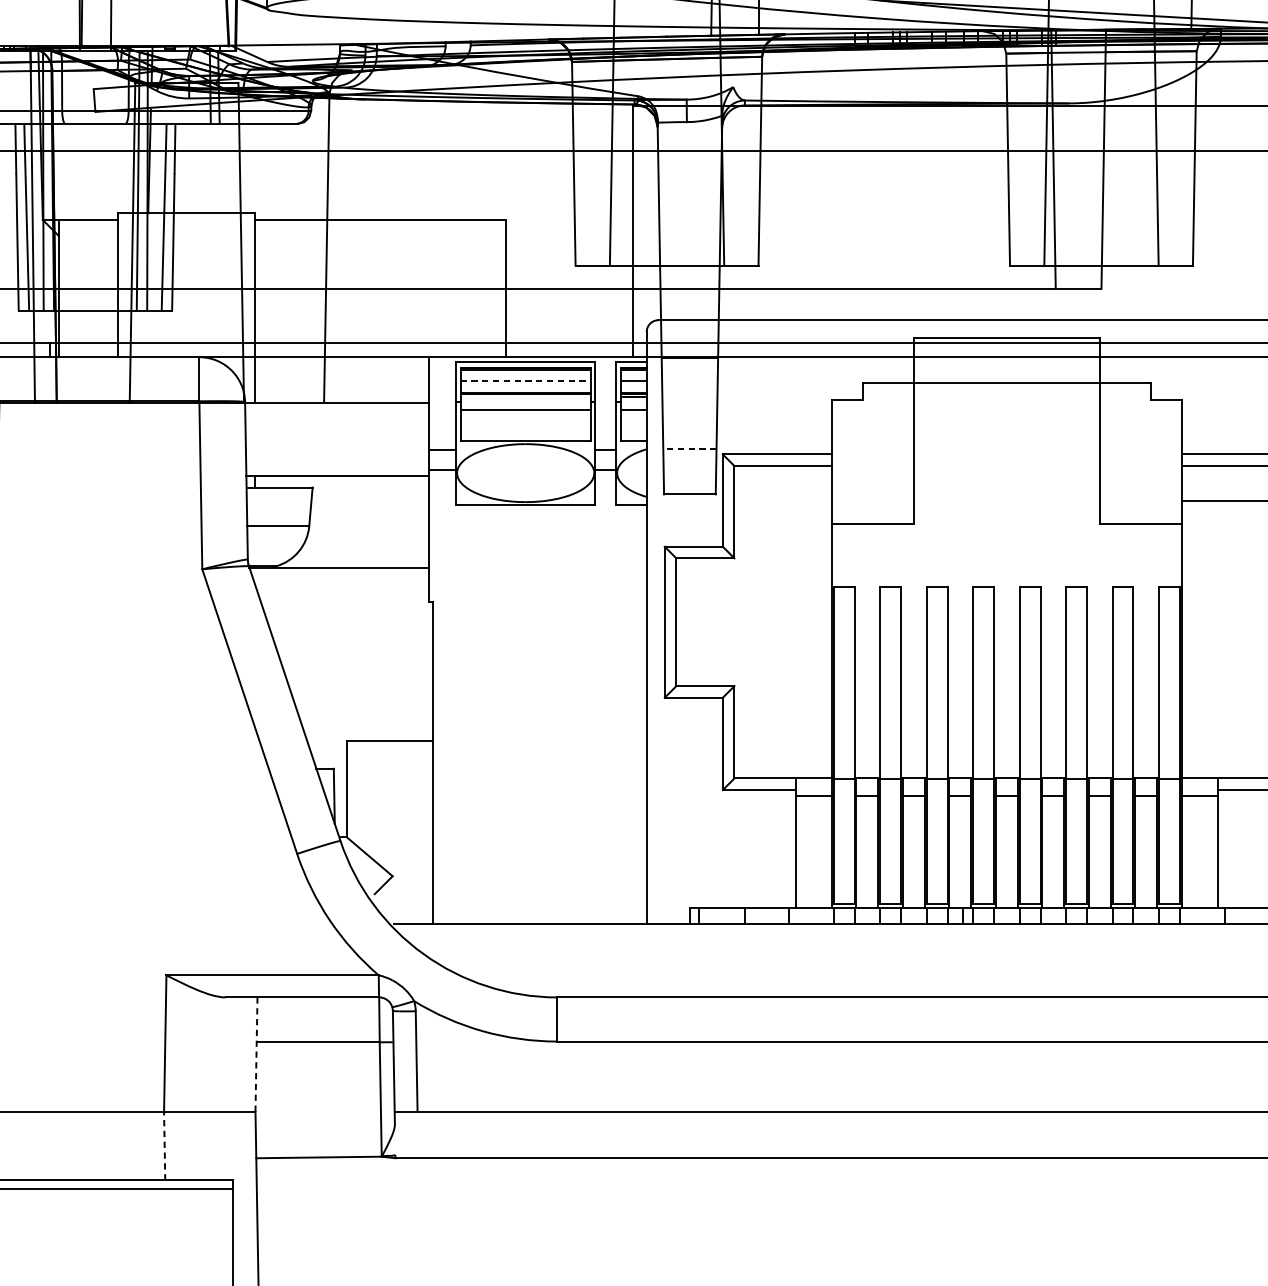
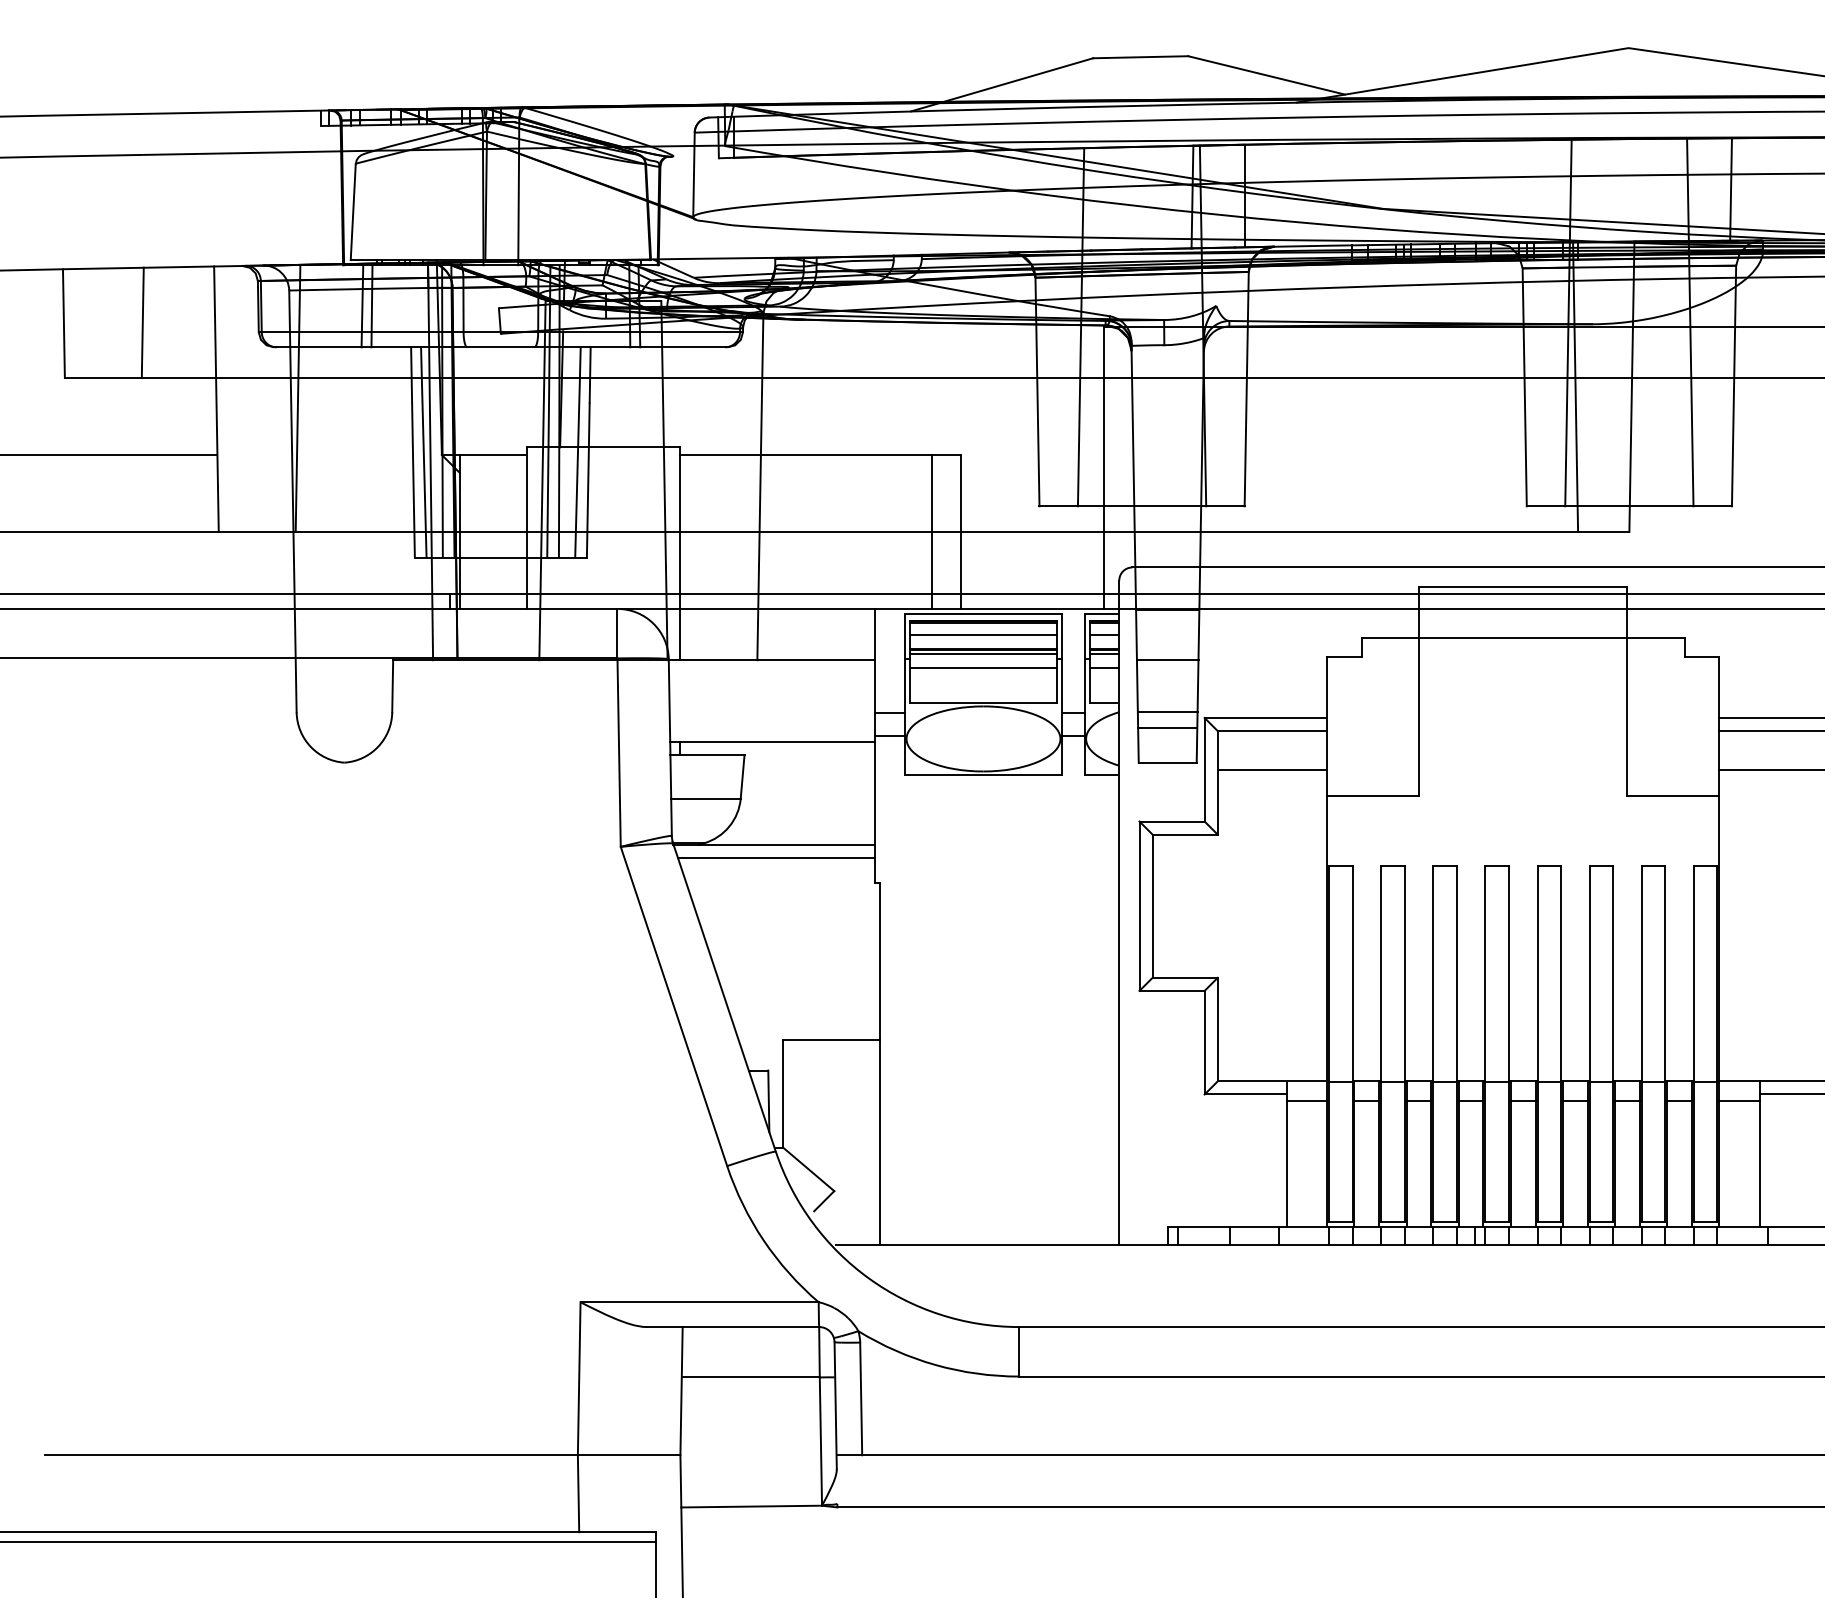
line: (479, 288) -> (931, 531), added
line: (526, 380) -> (984, 635), dashed -> solid
line: (525, 397) -> (983, 654), added
line: (689, 403) -> (1167, 660), added
line: (689, 449) -> (1167, 712), dashed -> solid
line: (689, 462) -> (1167, 727), added
line: (783, 501) -> (1272, 770), added
line: (340, 578) -> (775, 857), added
line: (256, 1053) -> (681, 1390), dashed -> solid
line: (164, 1145) -> (578, 1493), dashed -> solid

